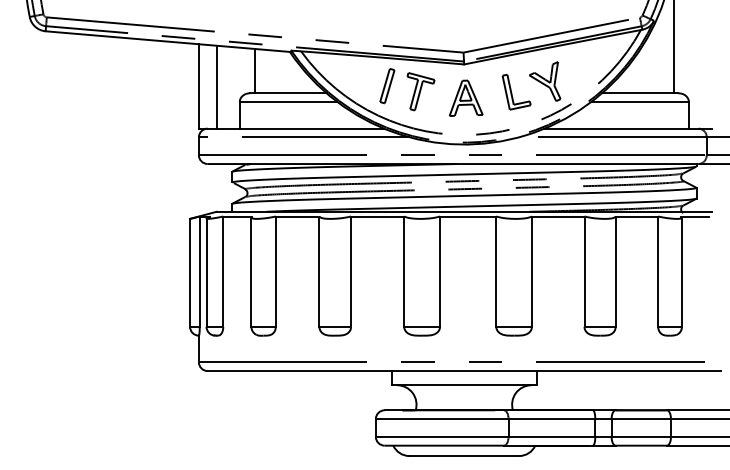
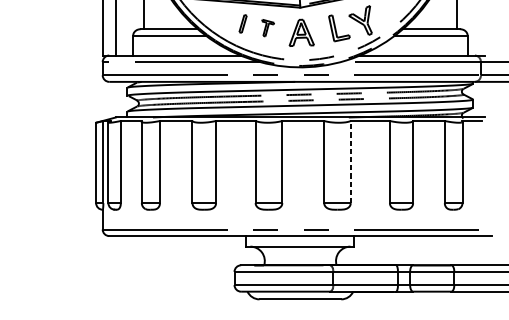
part: (387, 86) -> (243, 24), size x0.7
part: (420, 91) -> (267, 27), size x0.6
line: (531, 271) -> (350, 161), solid -> dashed

